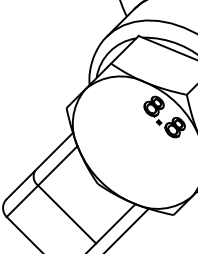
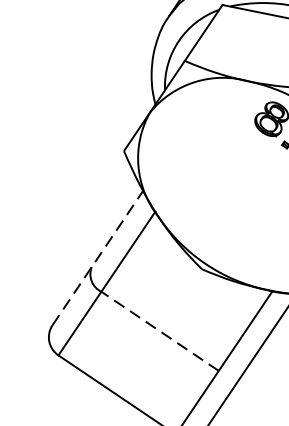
line: (39, 165) -> (97, 257), solid -> dashed
line: (67, 214) -> (160, 331), solid -> dashed

